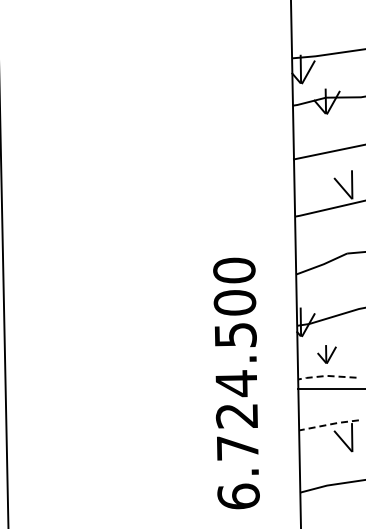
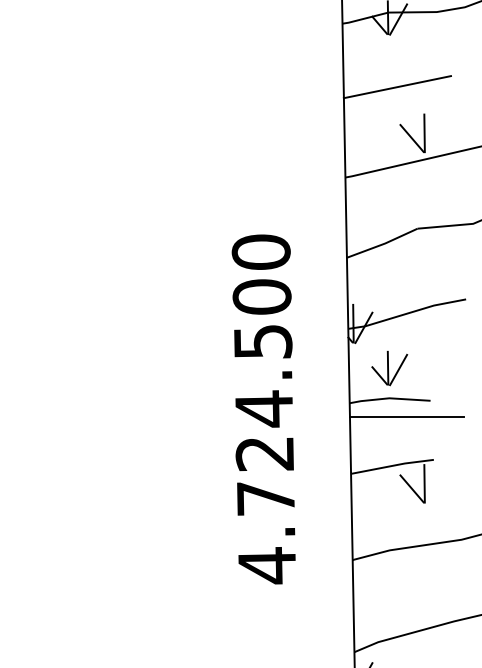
part: (326, 354) -> (388, 368), size x1.43
line: (326, 375) -> (388, 397), dashed -> solid
line: (329, 424) -> (393, 465), dashed -> solid
text: (238, 496) -> (266, 565), 6.724.500 -> 4.724.500

